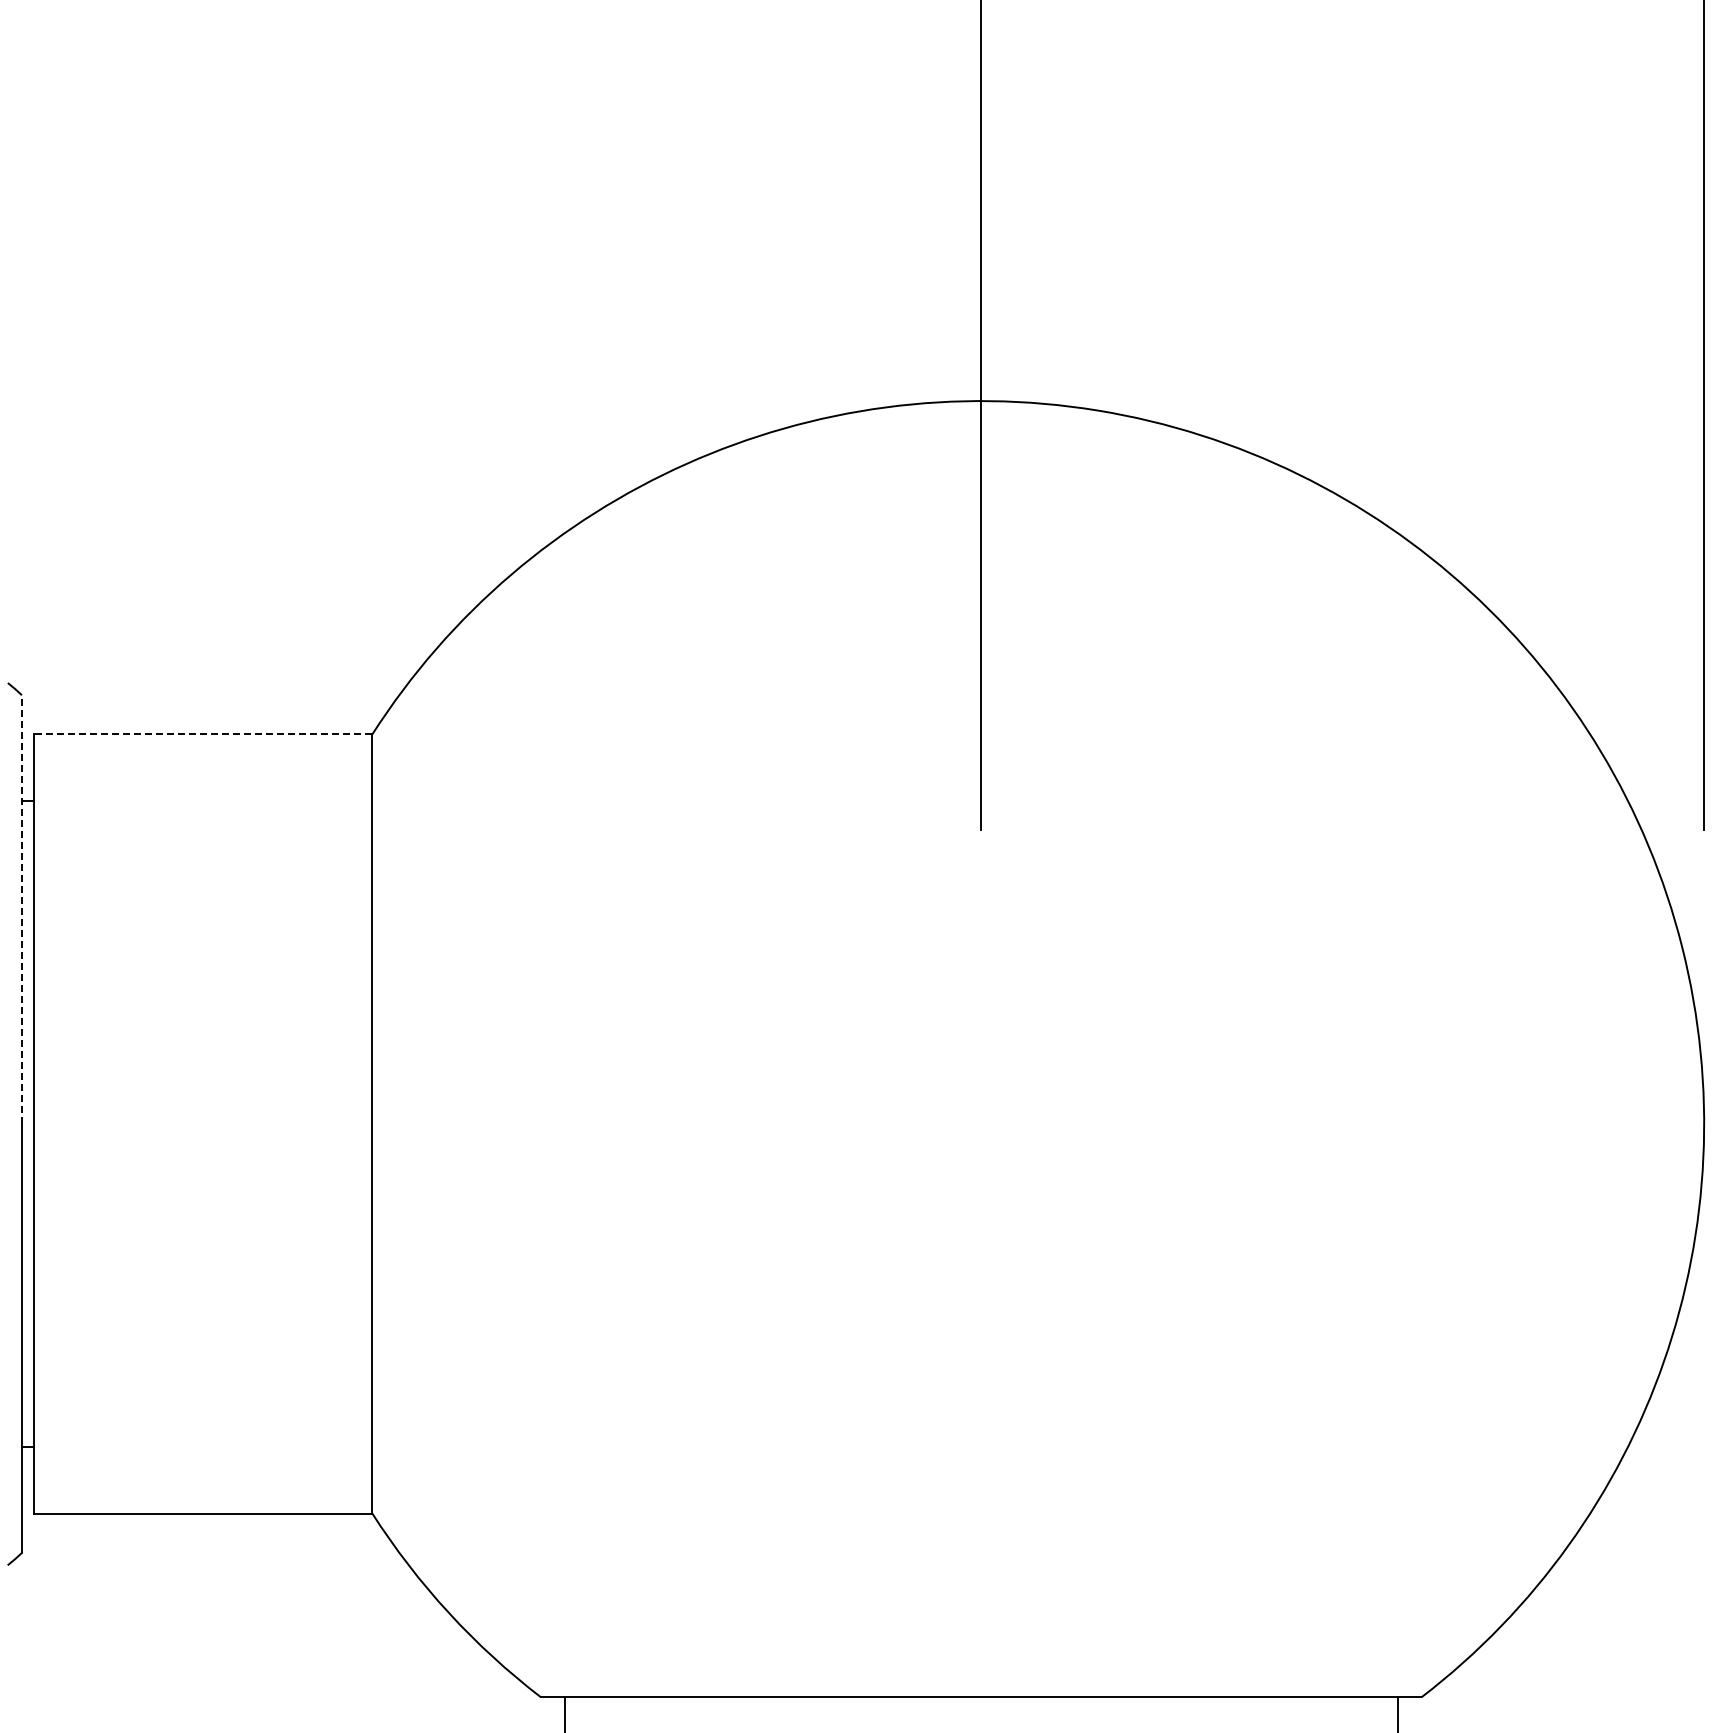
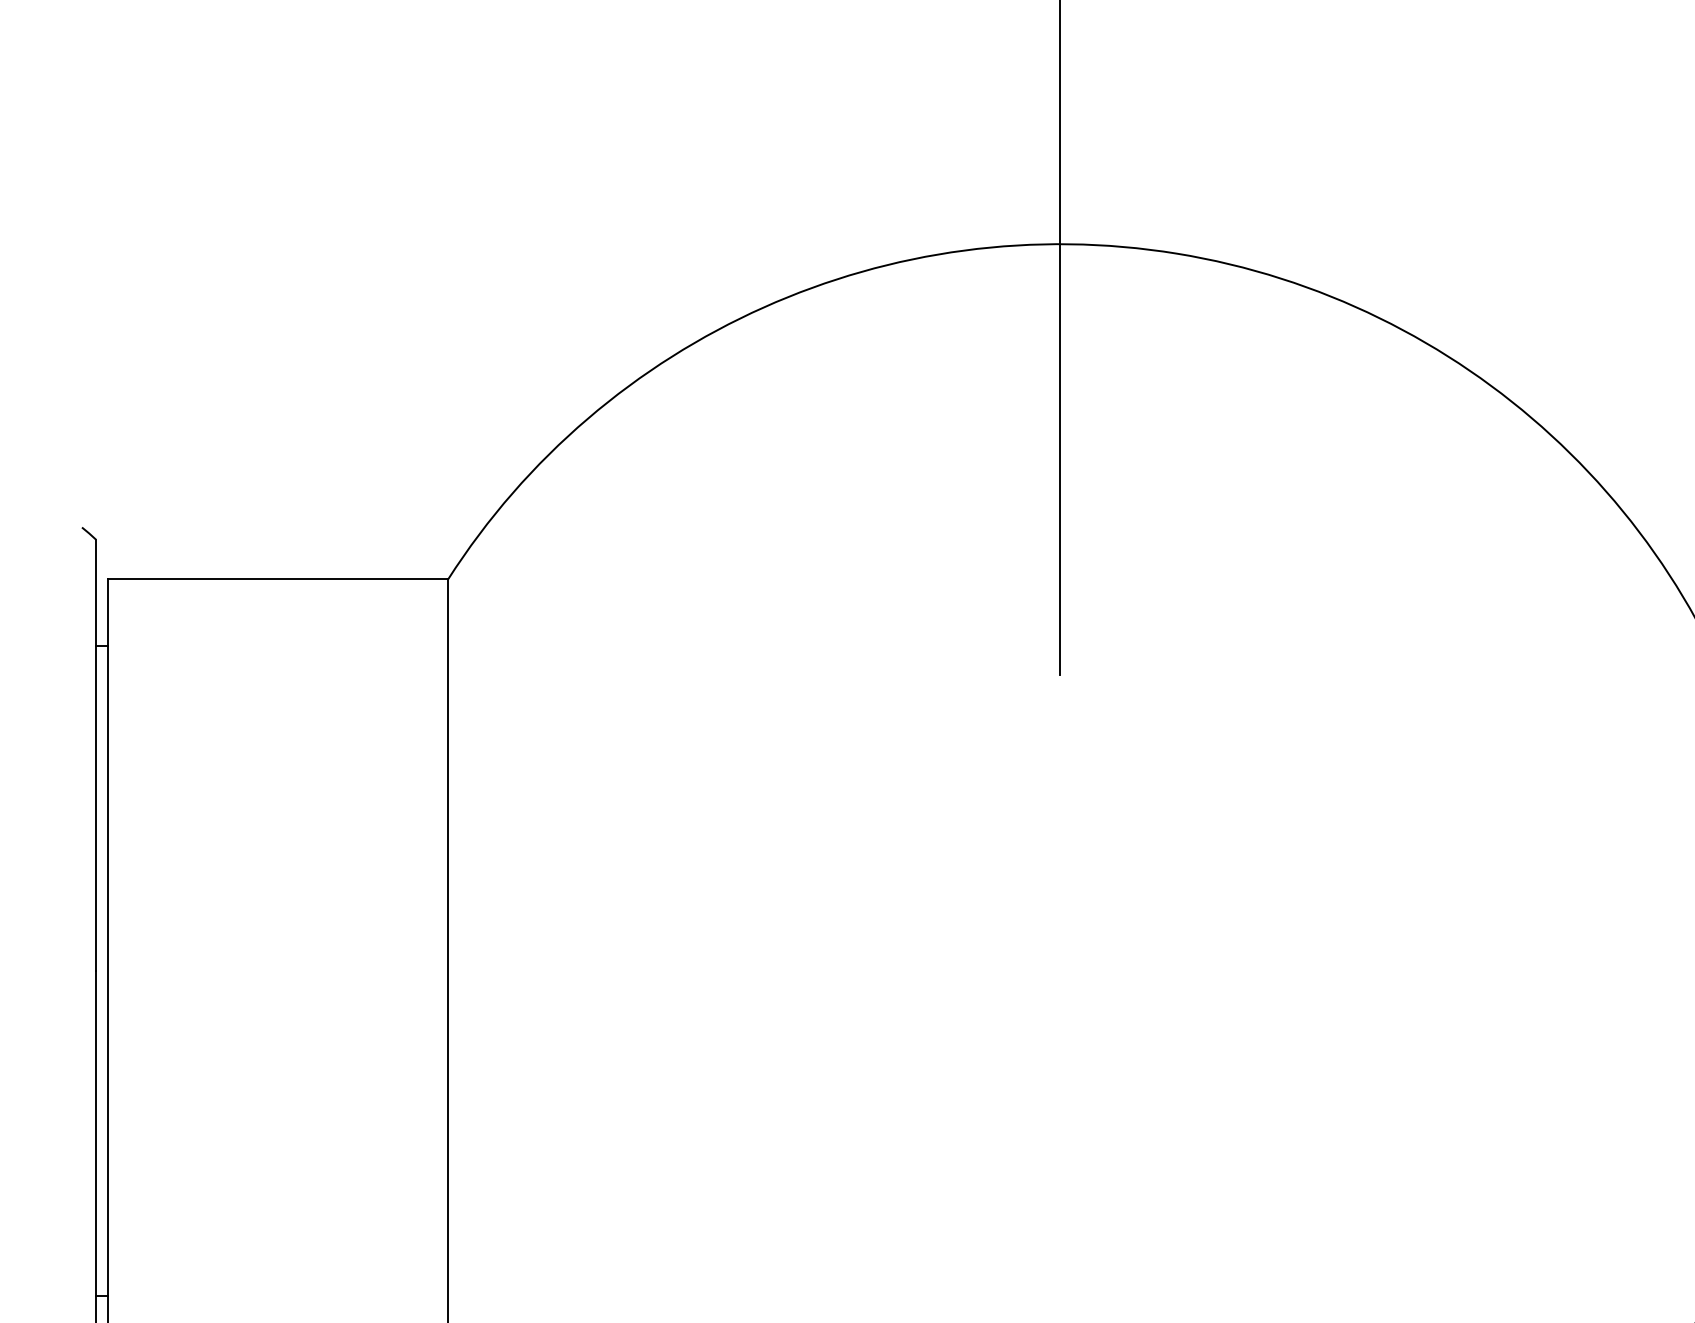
line: (202, 734) -> (277, 579), dashed -> solid
line: (21, 909) -> (95, 755), dashed -> solid

